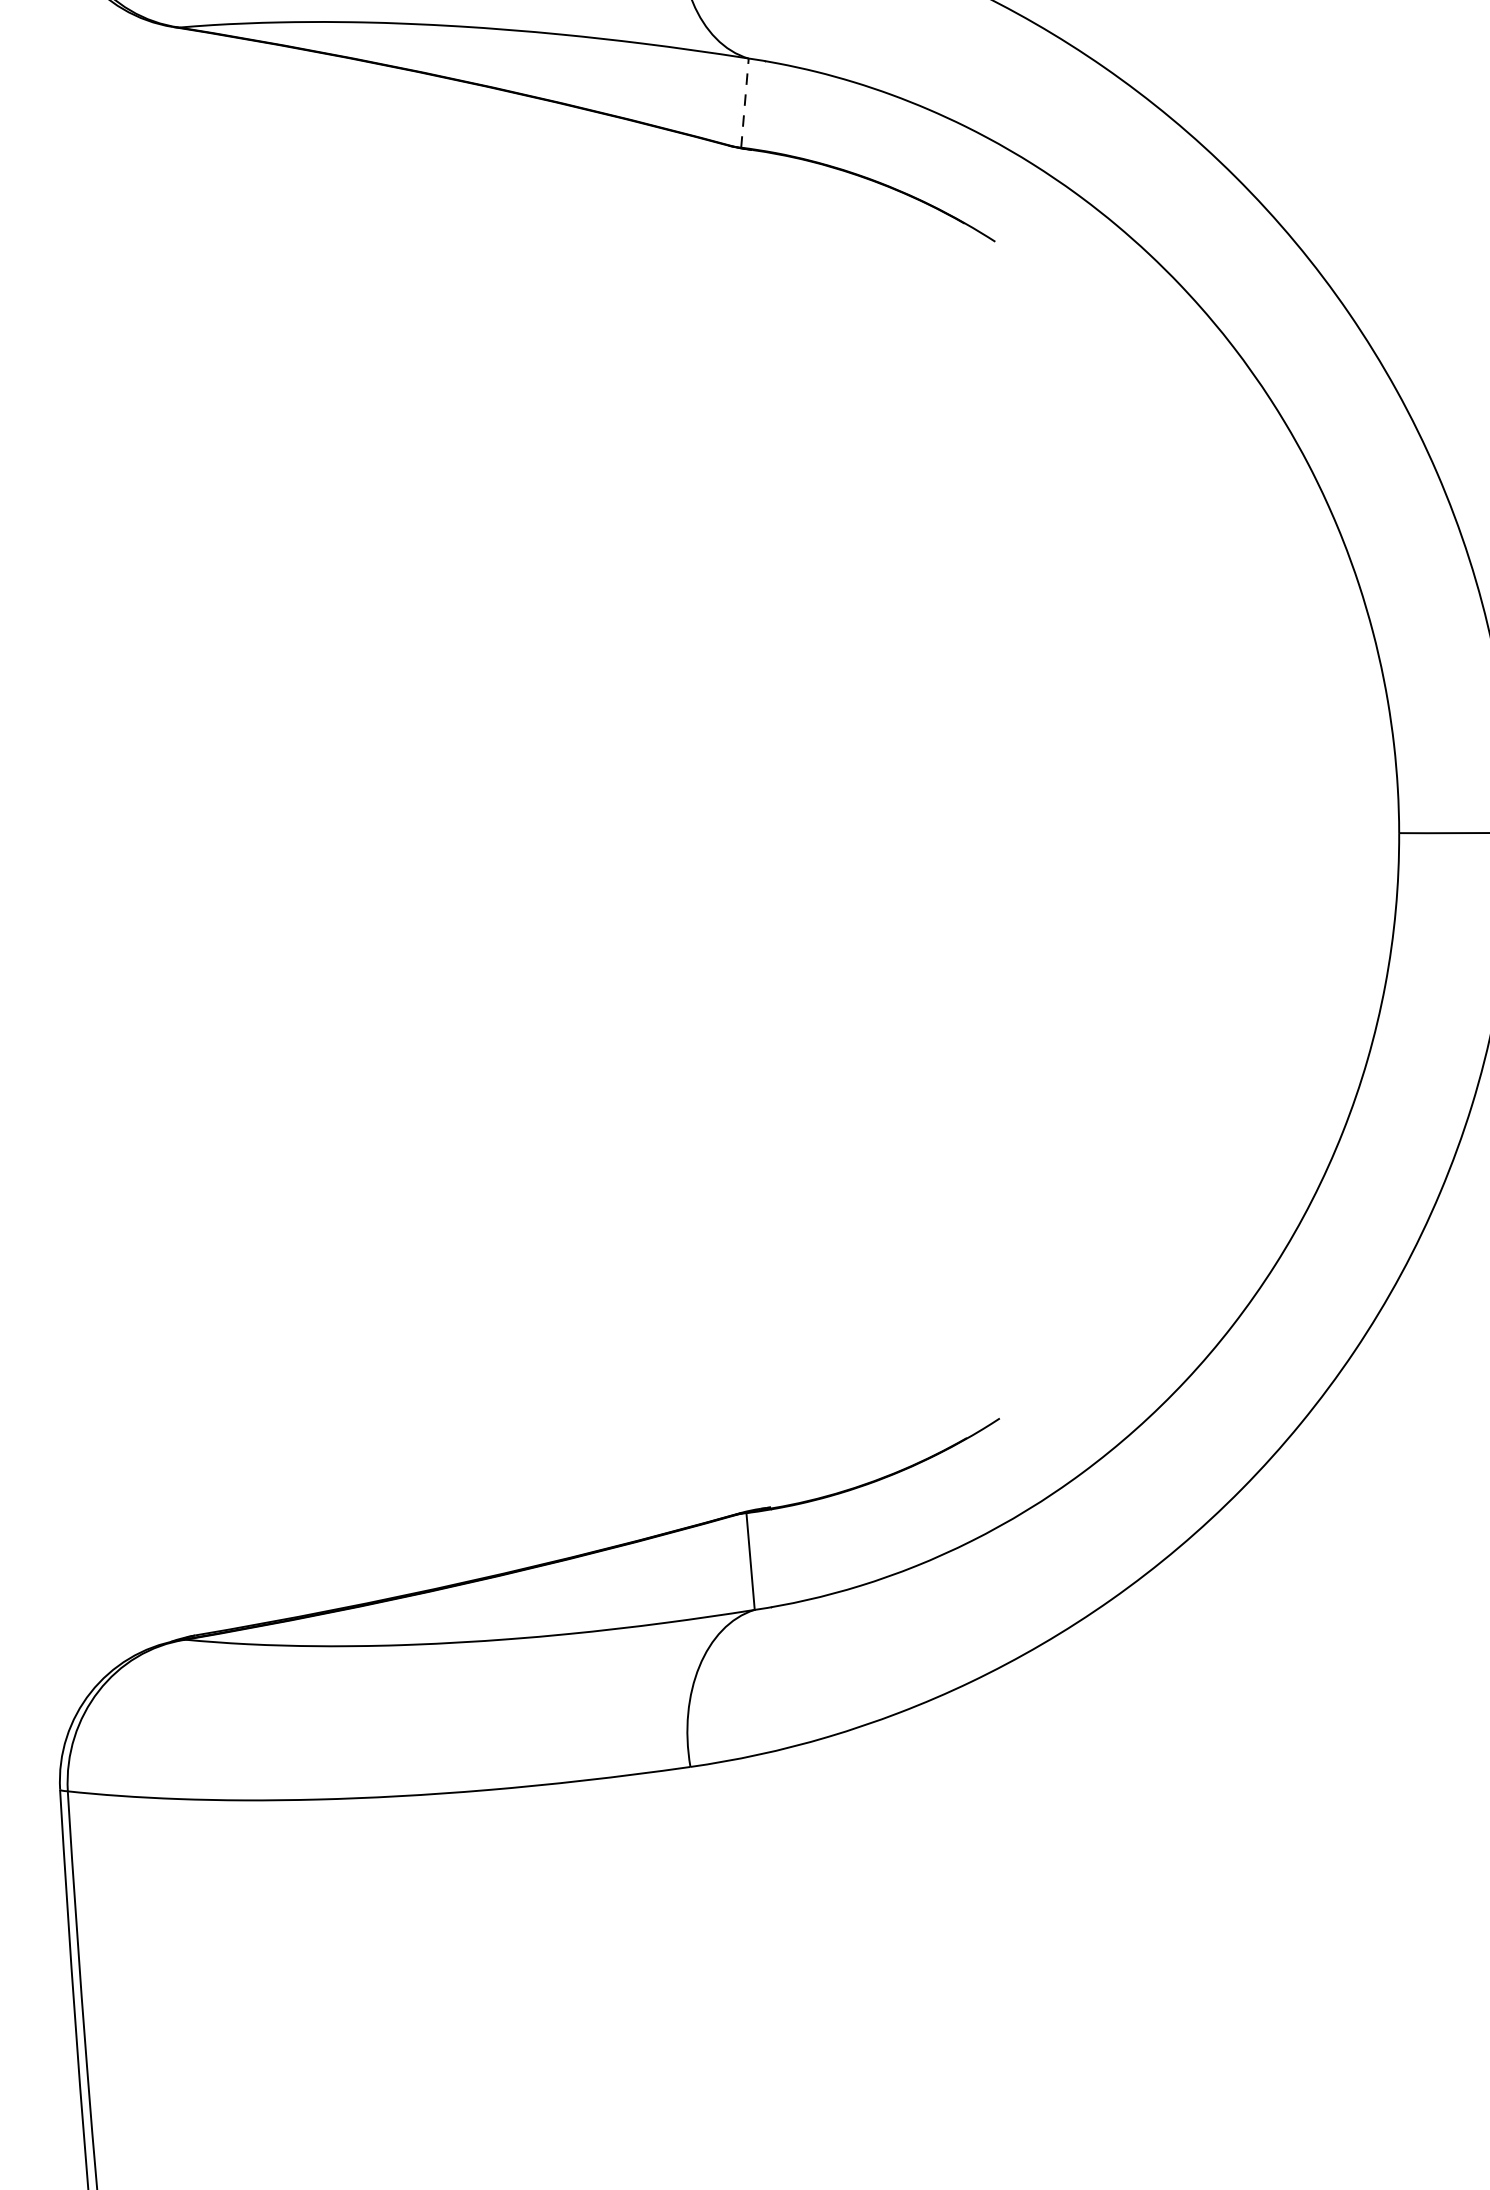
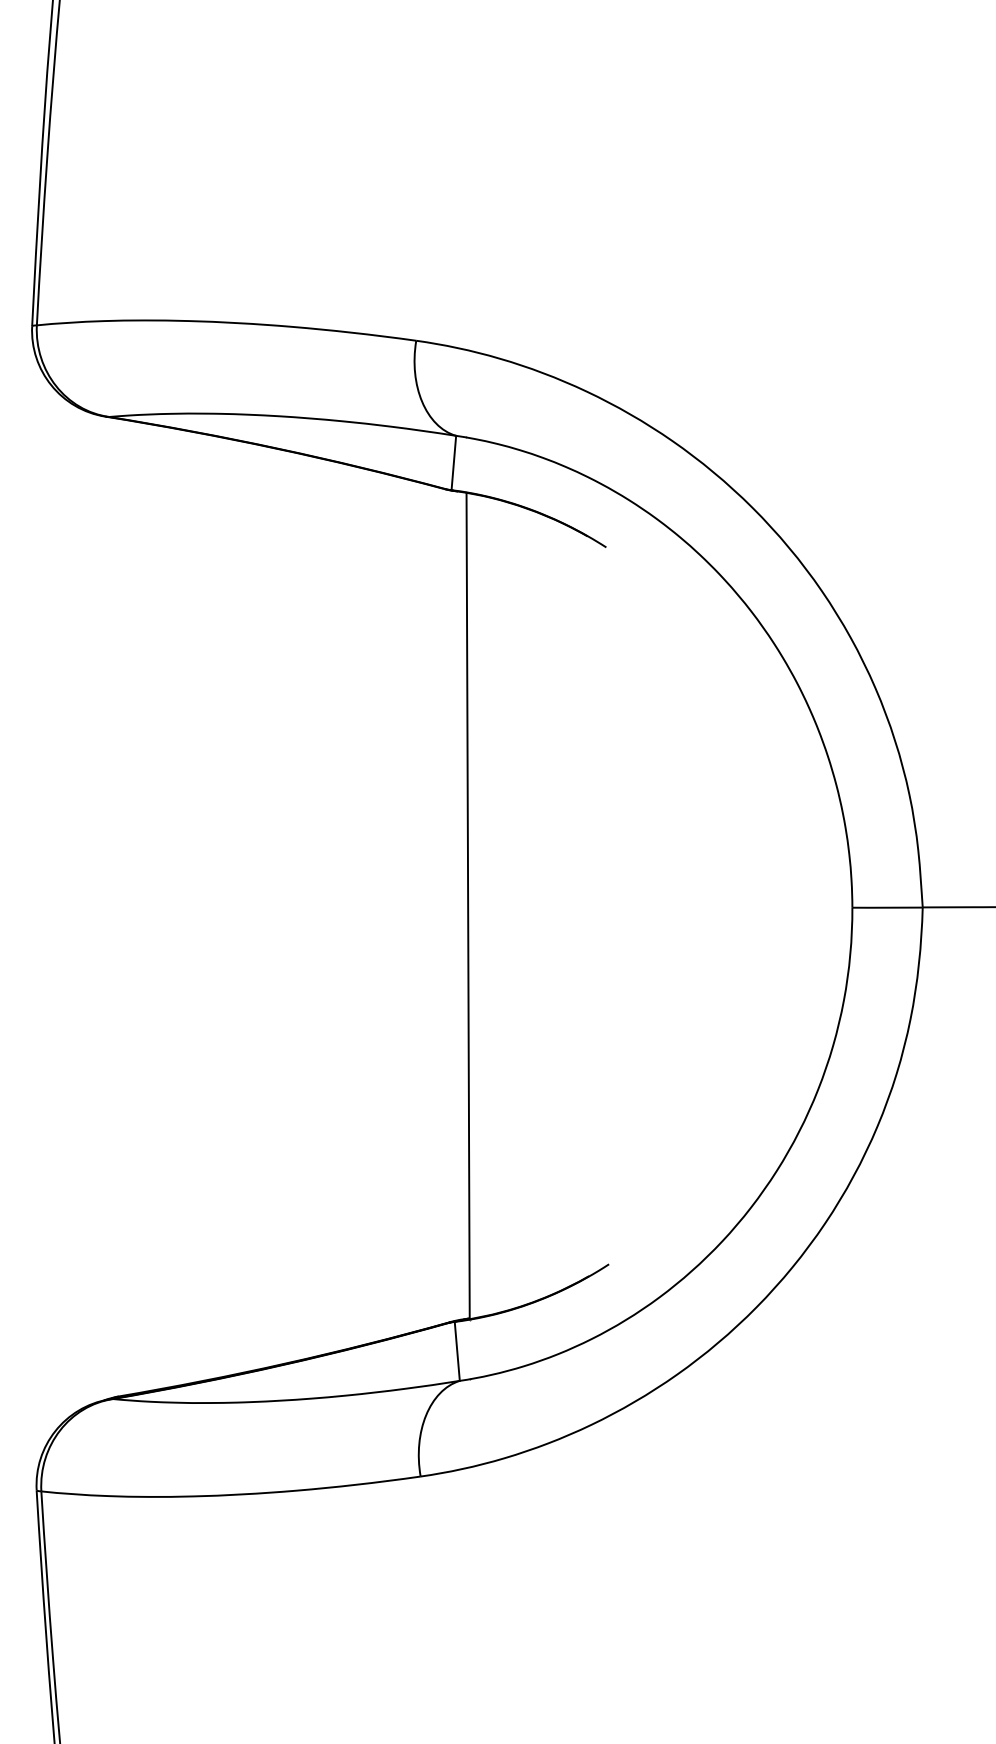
line: (744, 102) -> (453, 462), dashed -> solid
line: (767, 829) -> (467, 905), added

